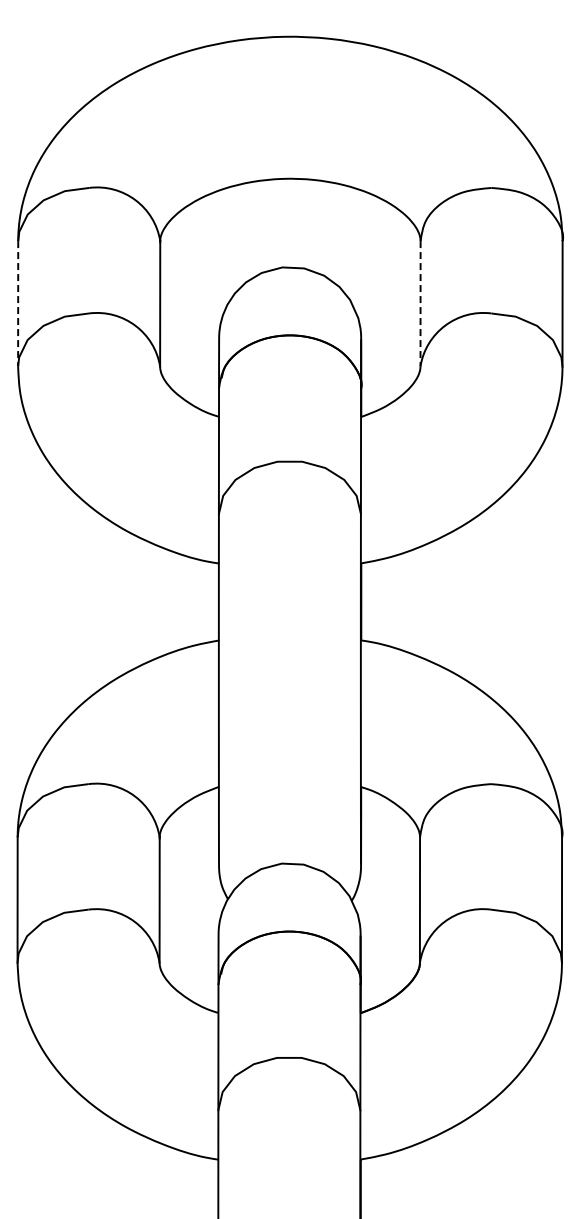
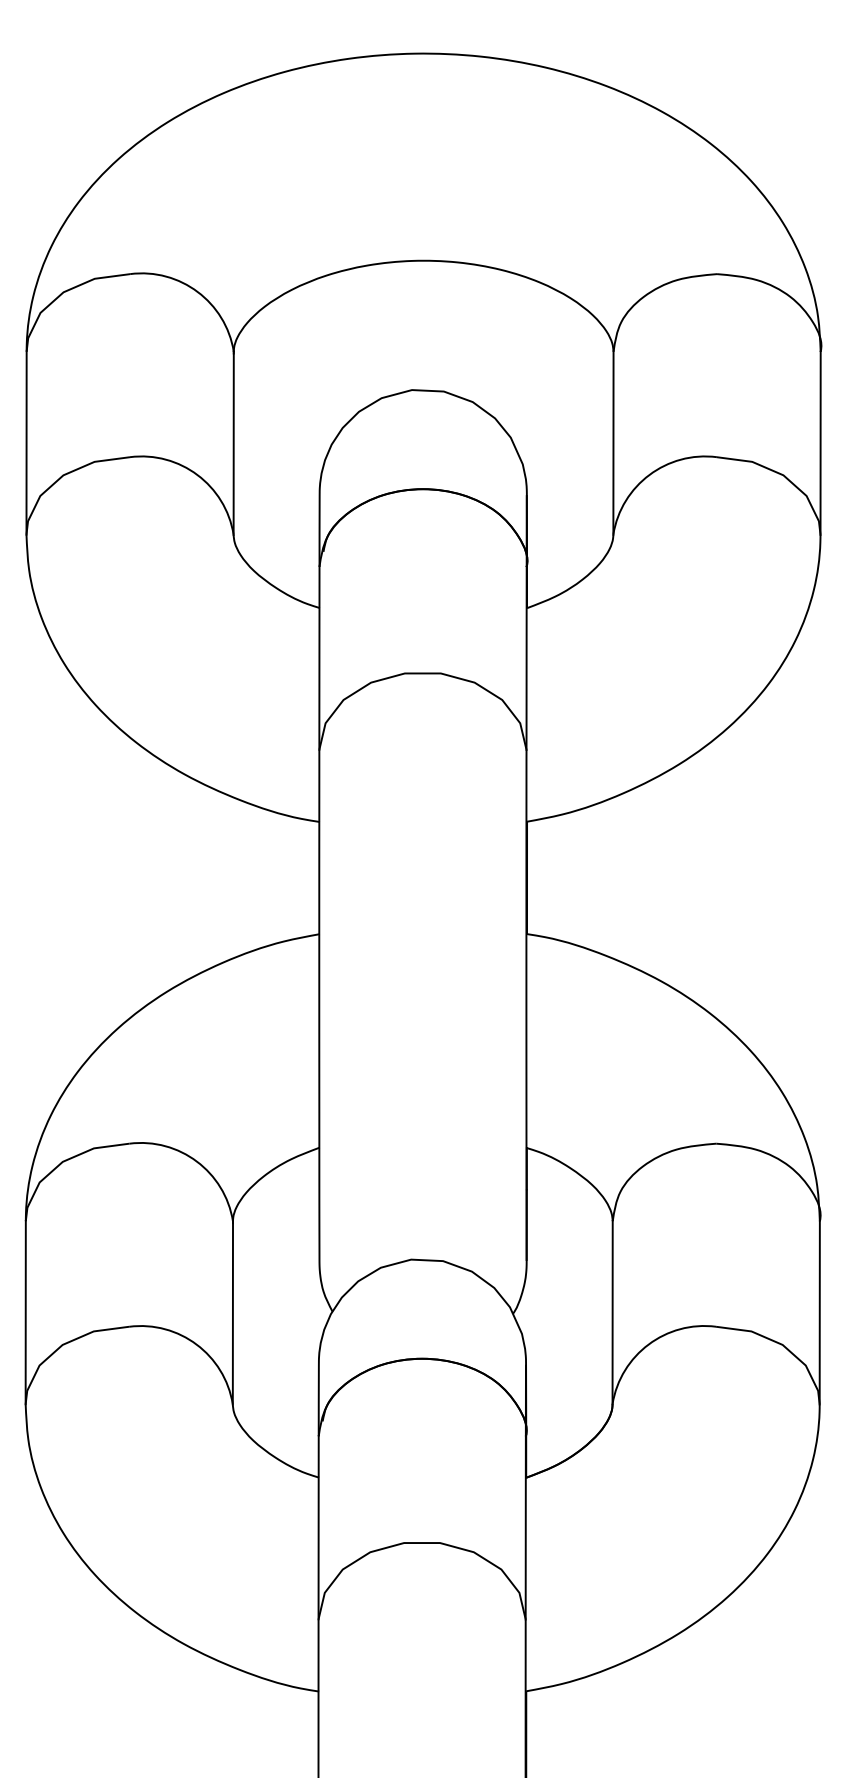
line: (18, 303) -> (27, 442), dashed -> solid
line: (420, 303) -> (613, 442), dashed -> solid

